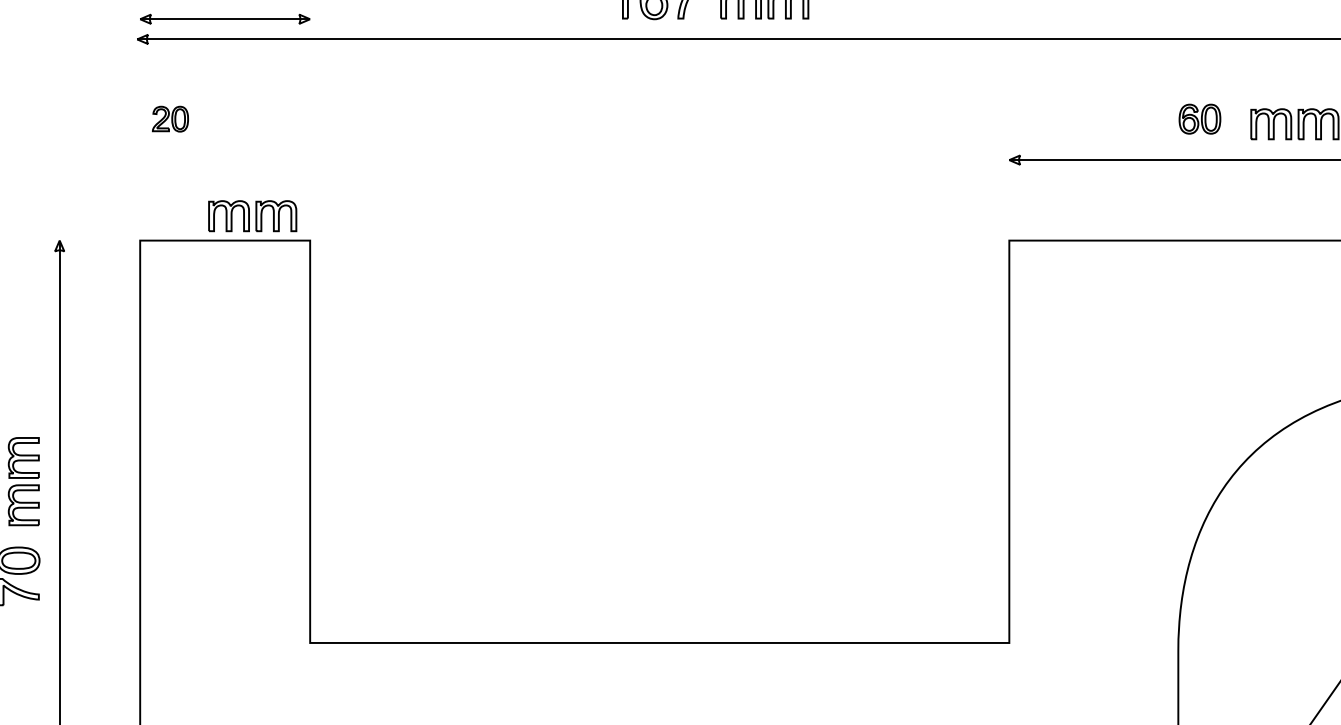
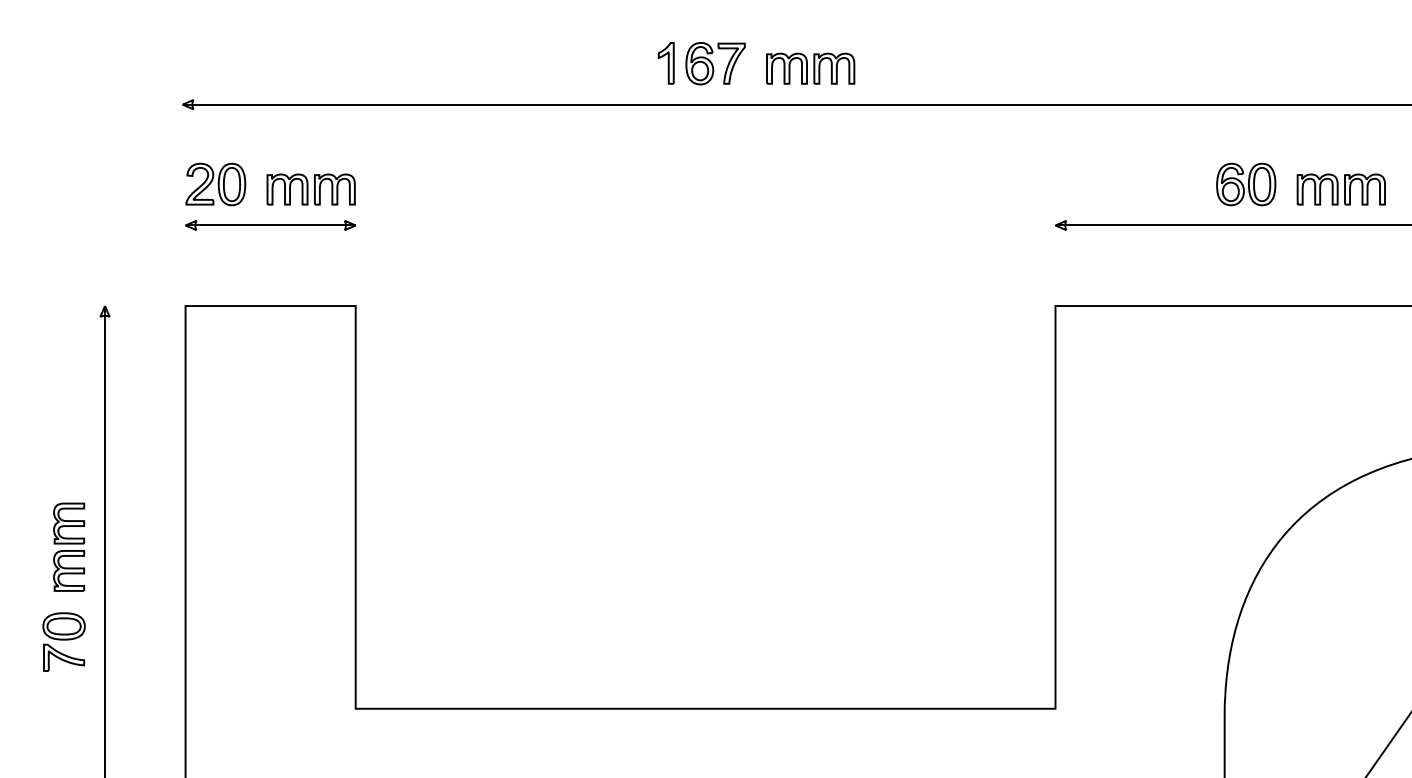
part: (225, 19) -> (270, 225), moved
part: (170, 119) -> (215, 184), size x1.67
part: (1200, 119) -> (1246, 184), size x1.43
part: (252, 216) -> (310, 189), moved

